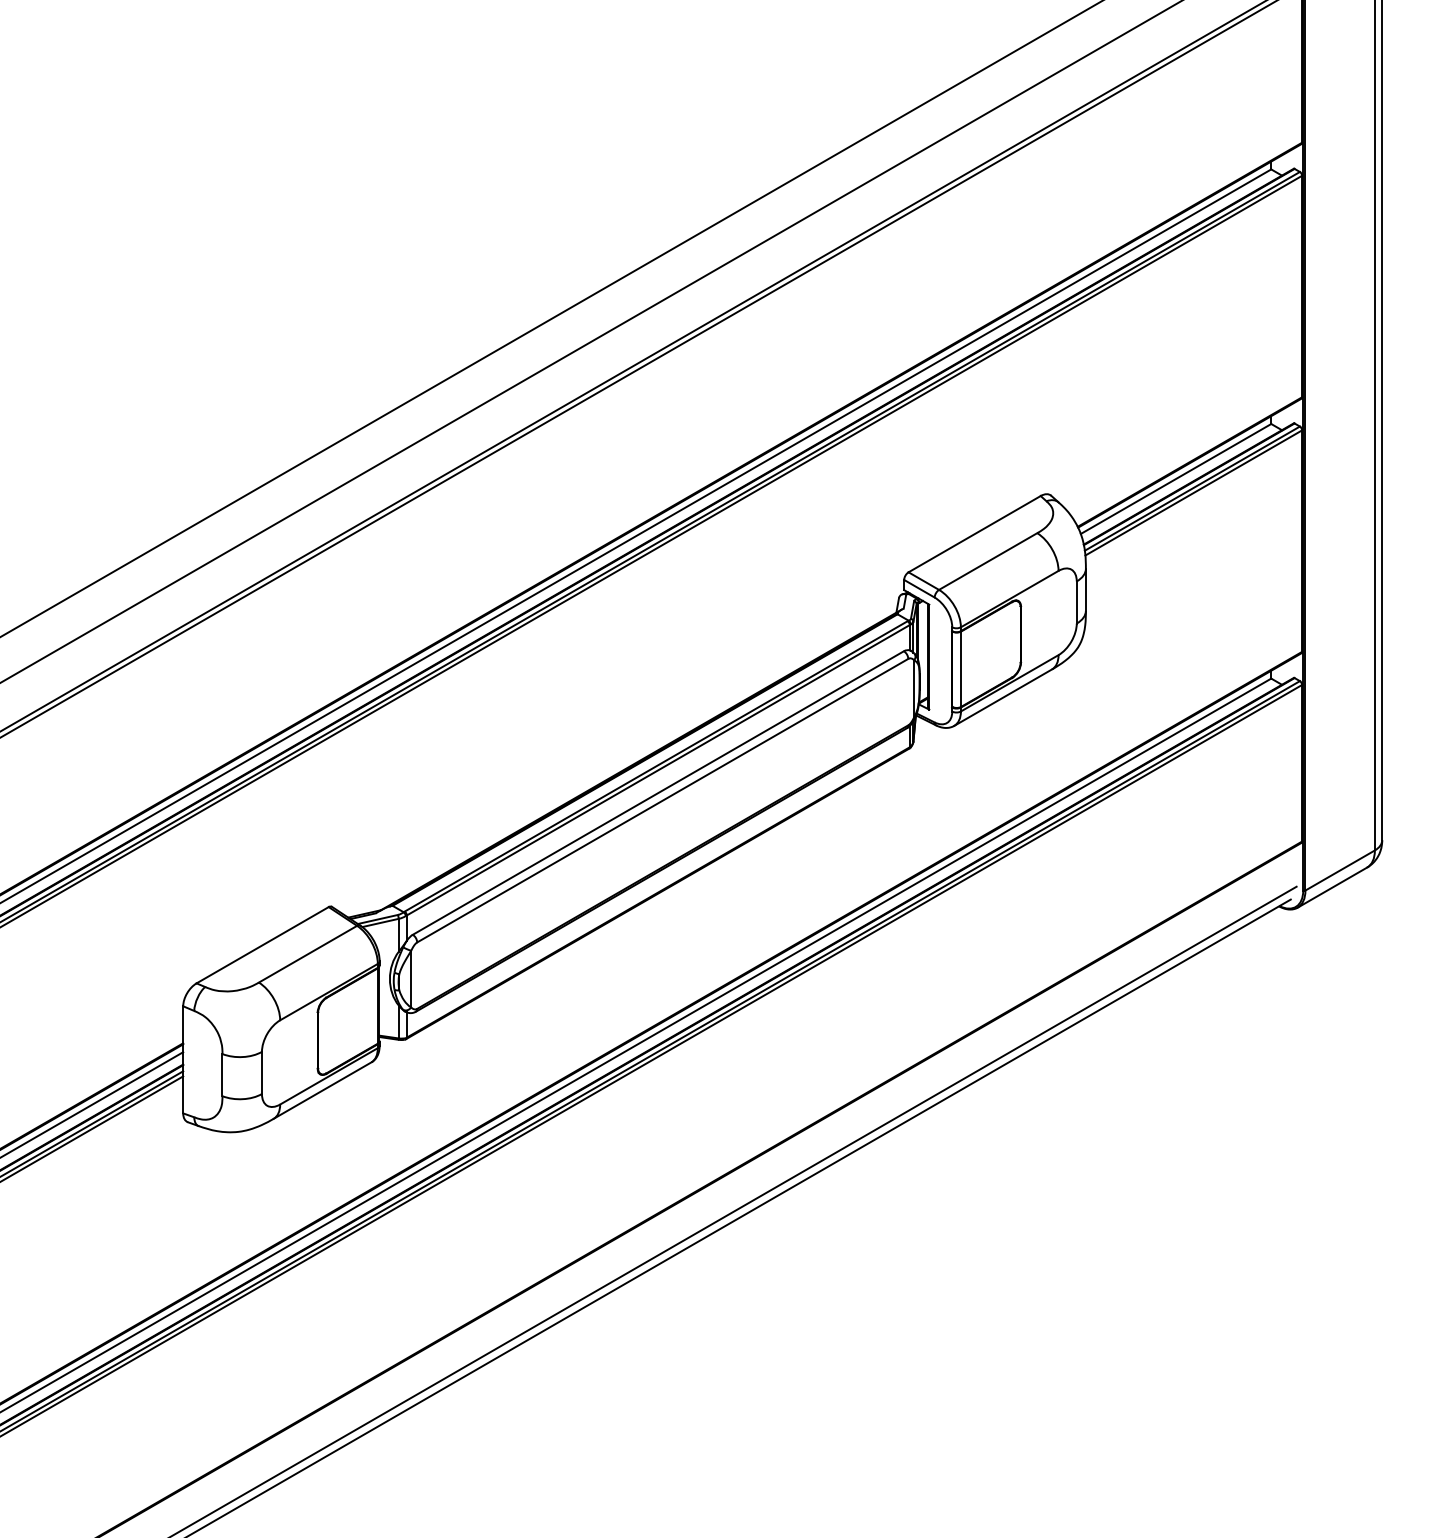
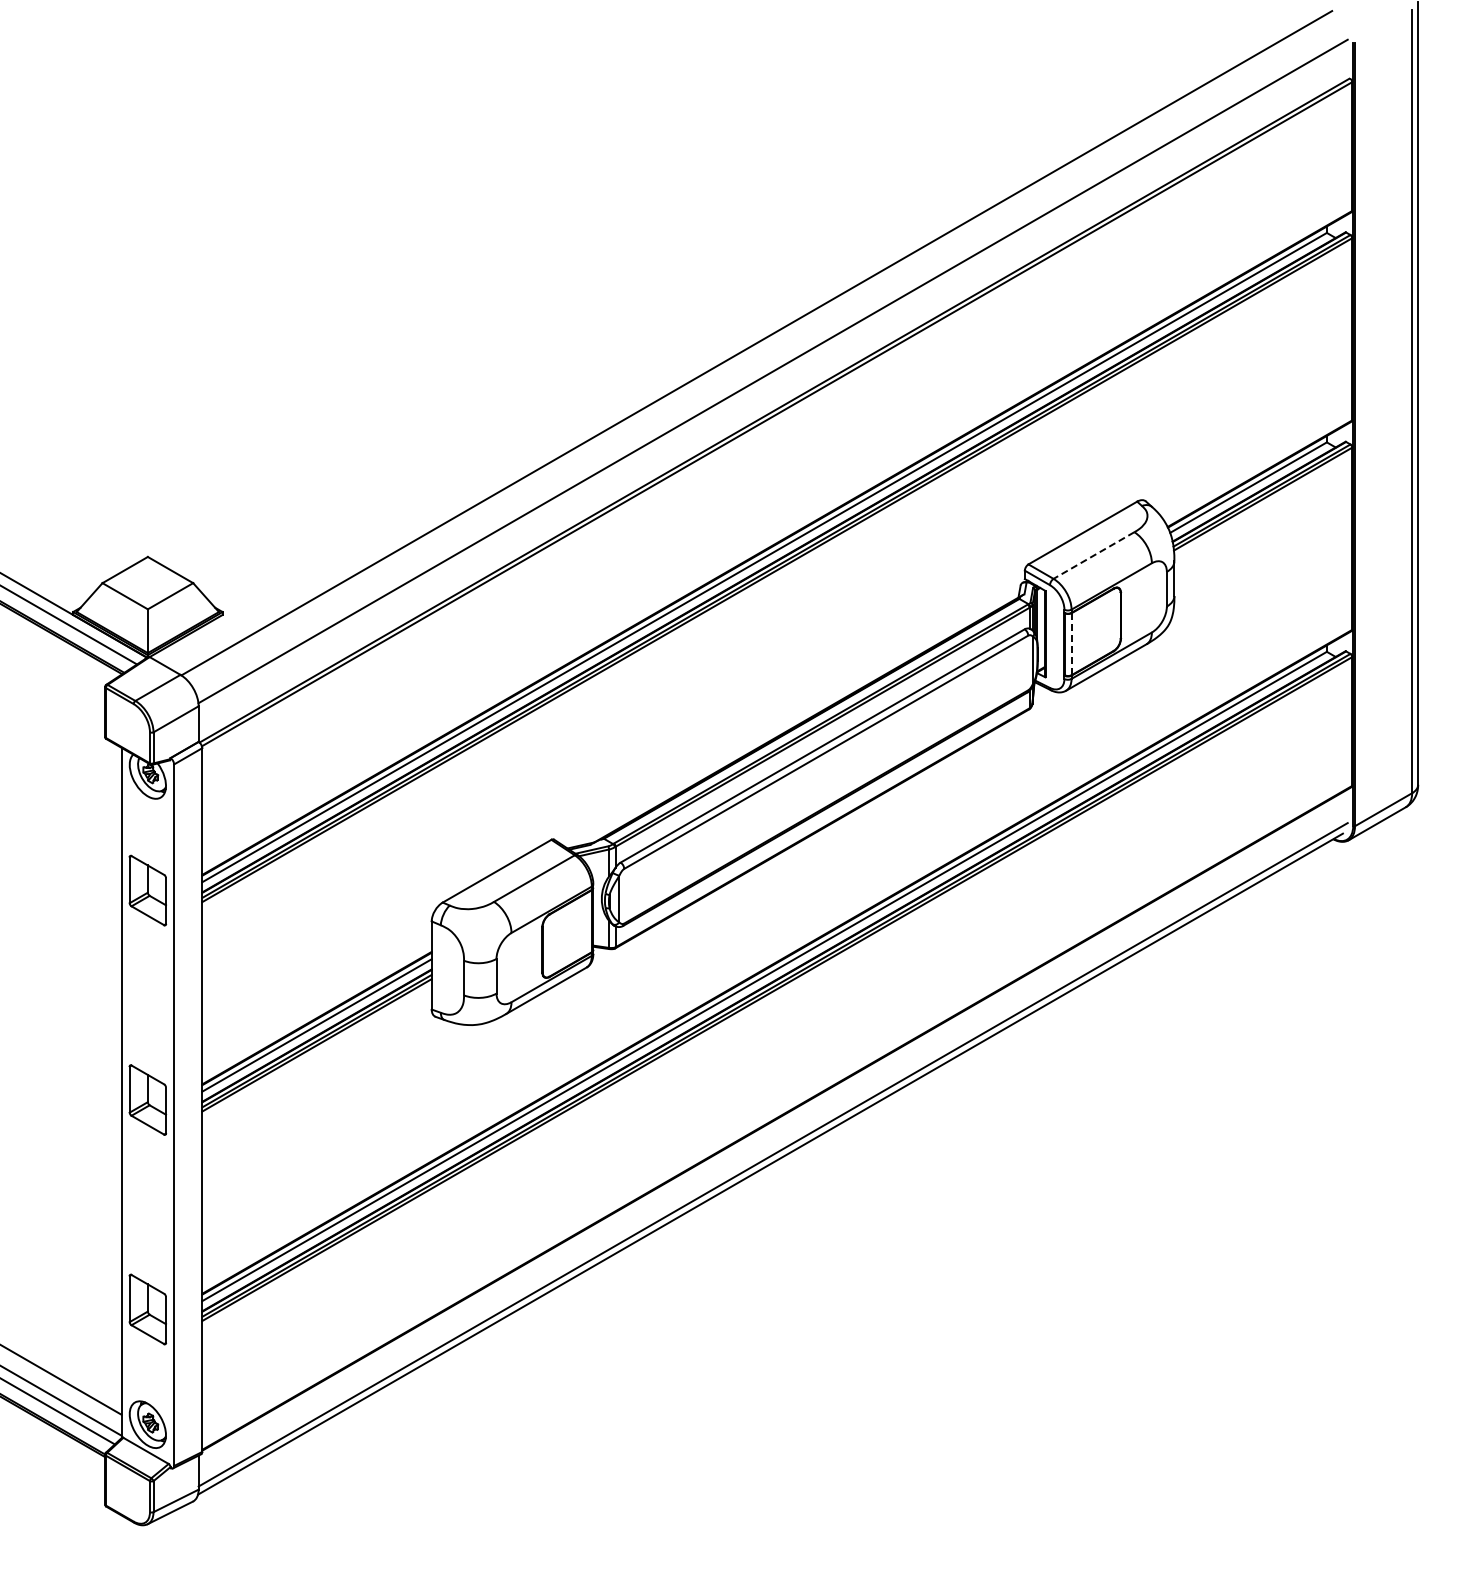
line: (987, 561) -> (1093, 555), solid -> dashed
line: (960, 669) -> (1071, 644), solid -> dashed

